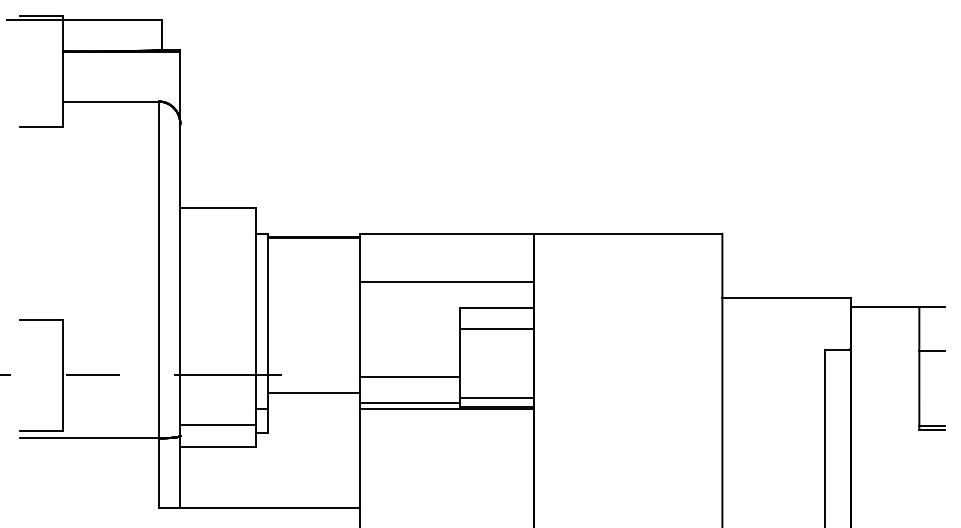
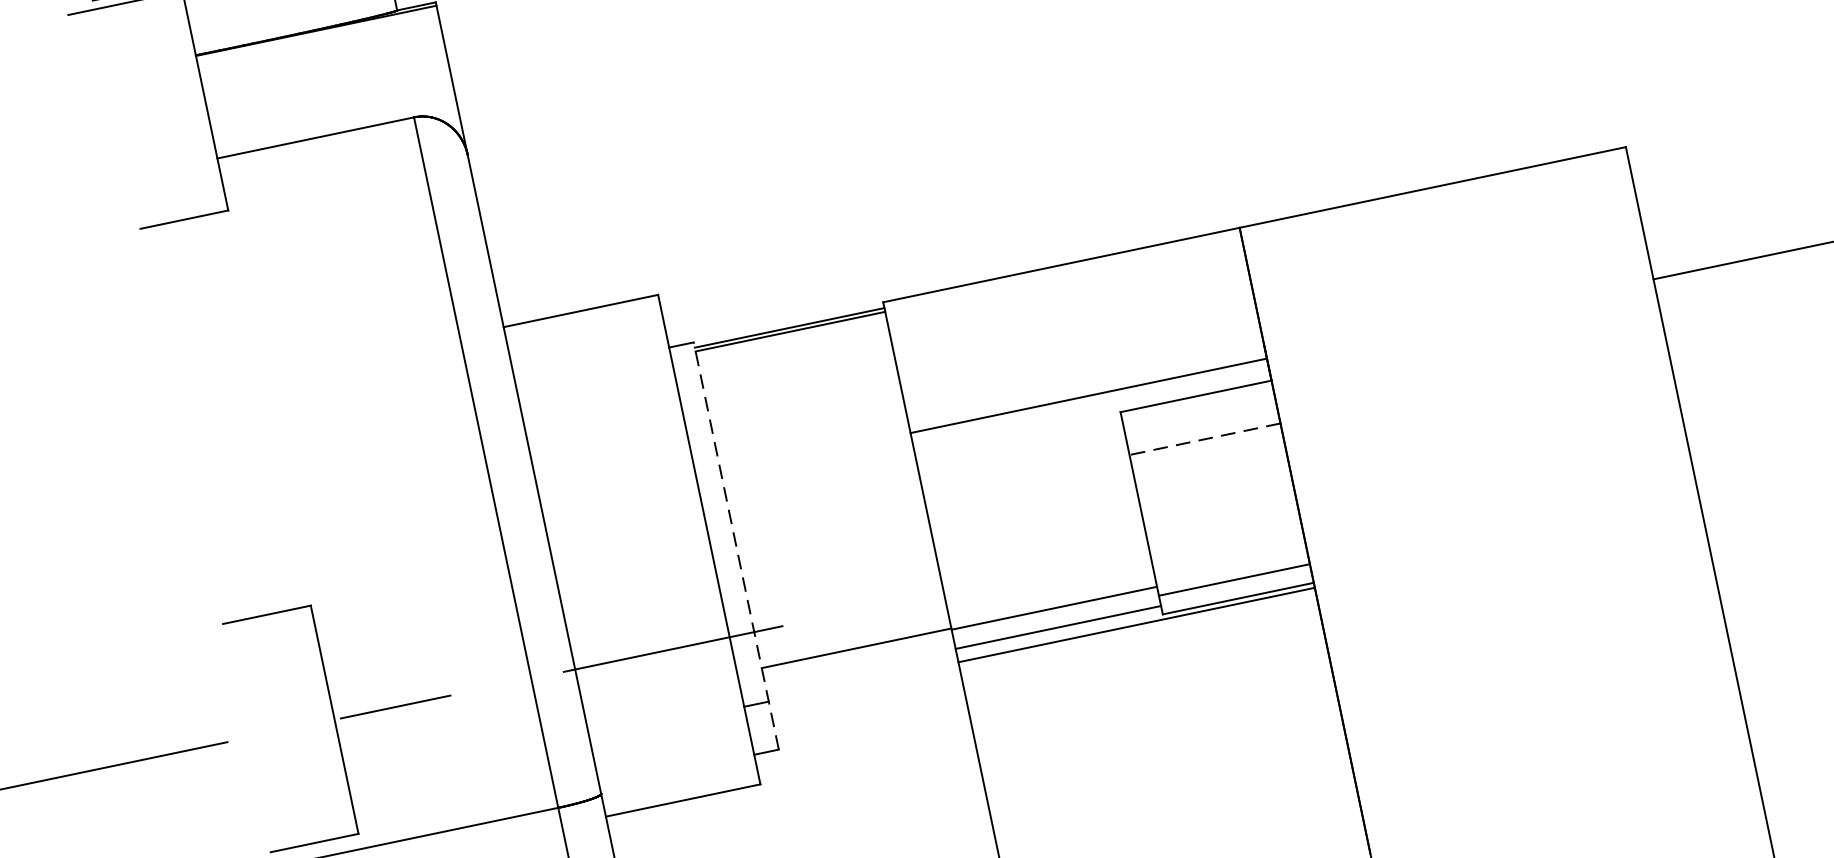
line: (447, 281) -> (1089, 395), moved
line: (497, 329) -> (1205, 439), solid -> dashed
line: (267, 332) -> (735, 544), solid -> dashed
line: (410, 377) -> (1054, 608), moved
line: (217, 425) -> (672, 756), removed

